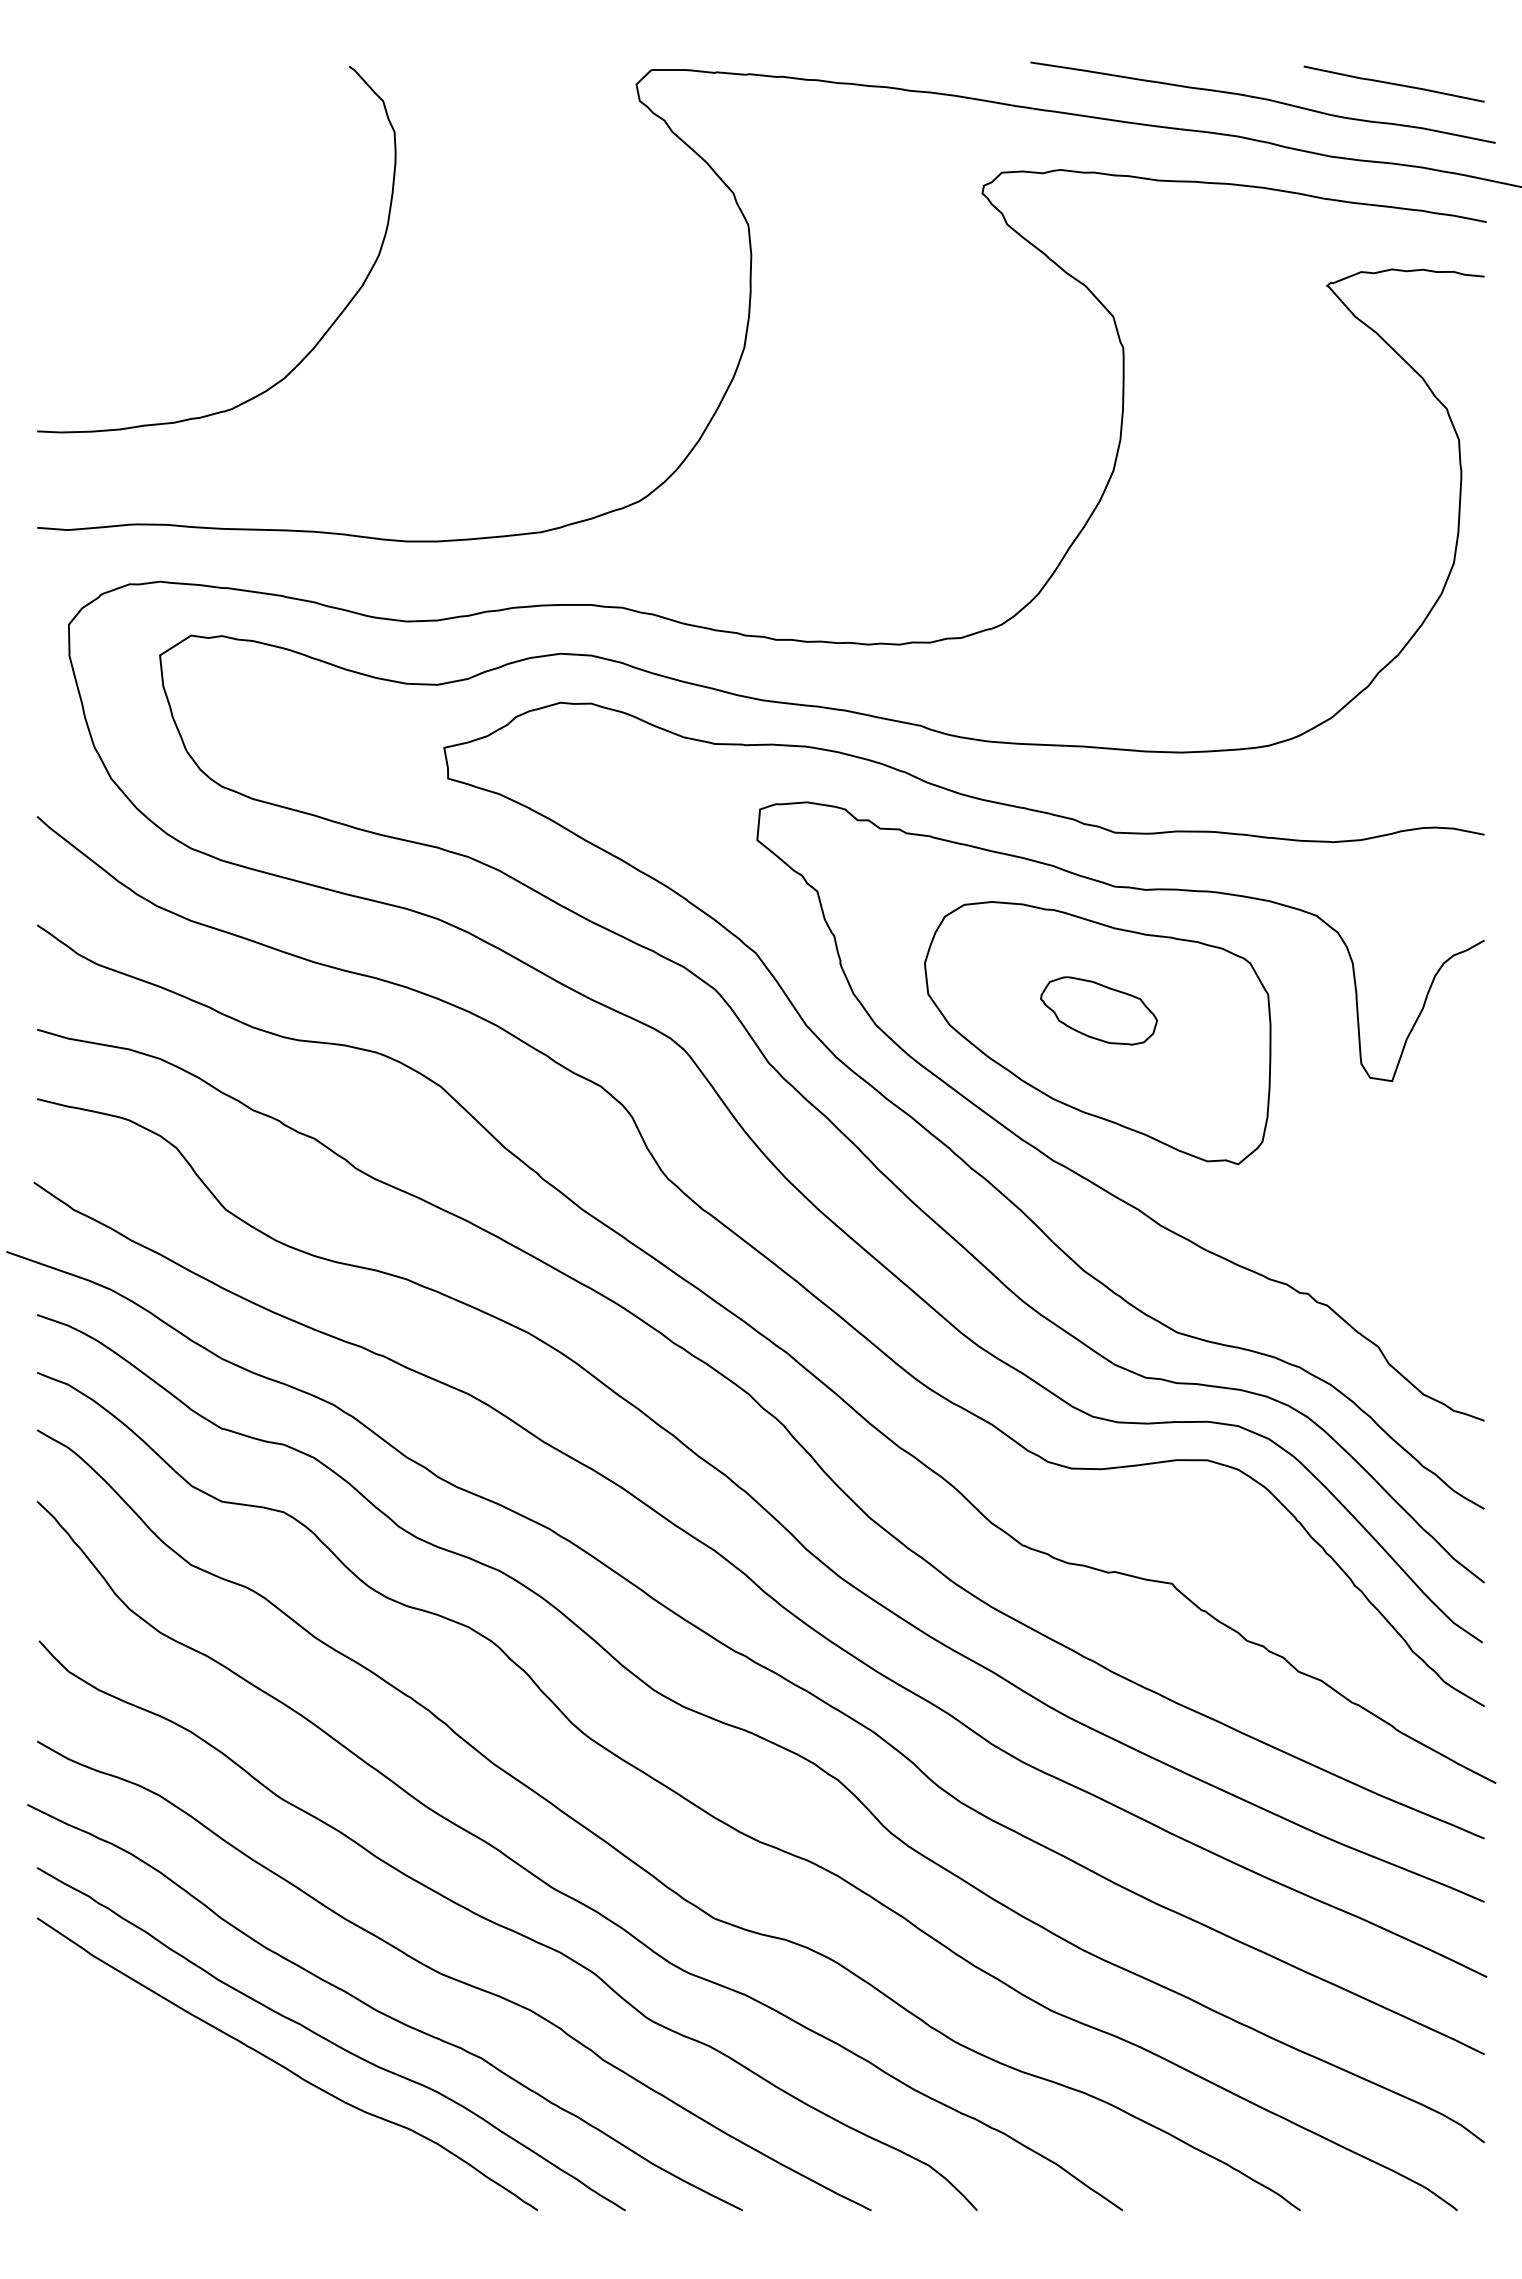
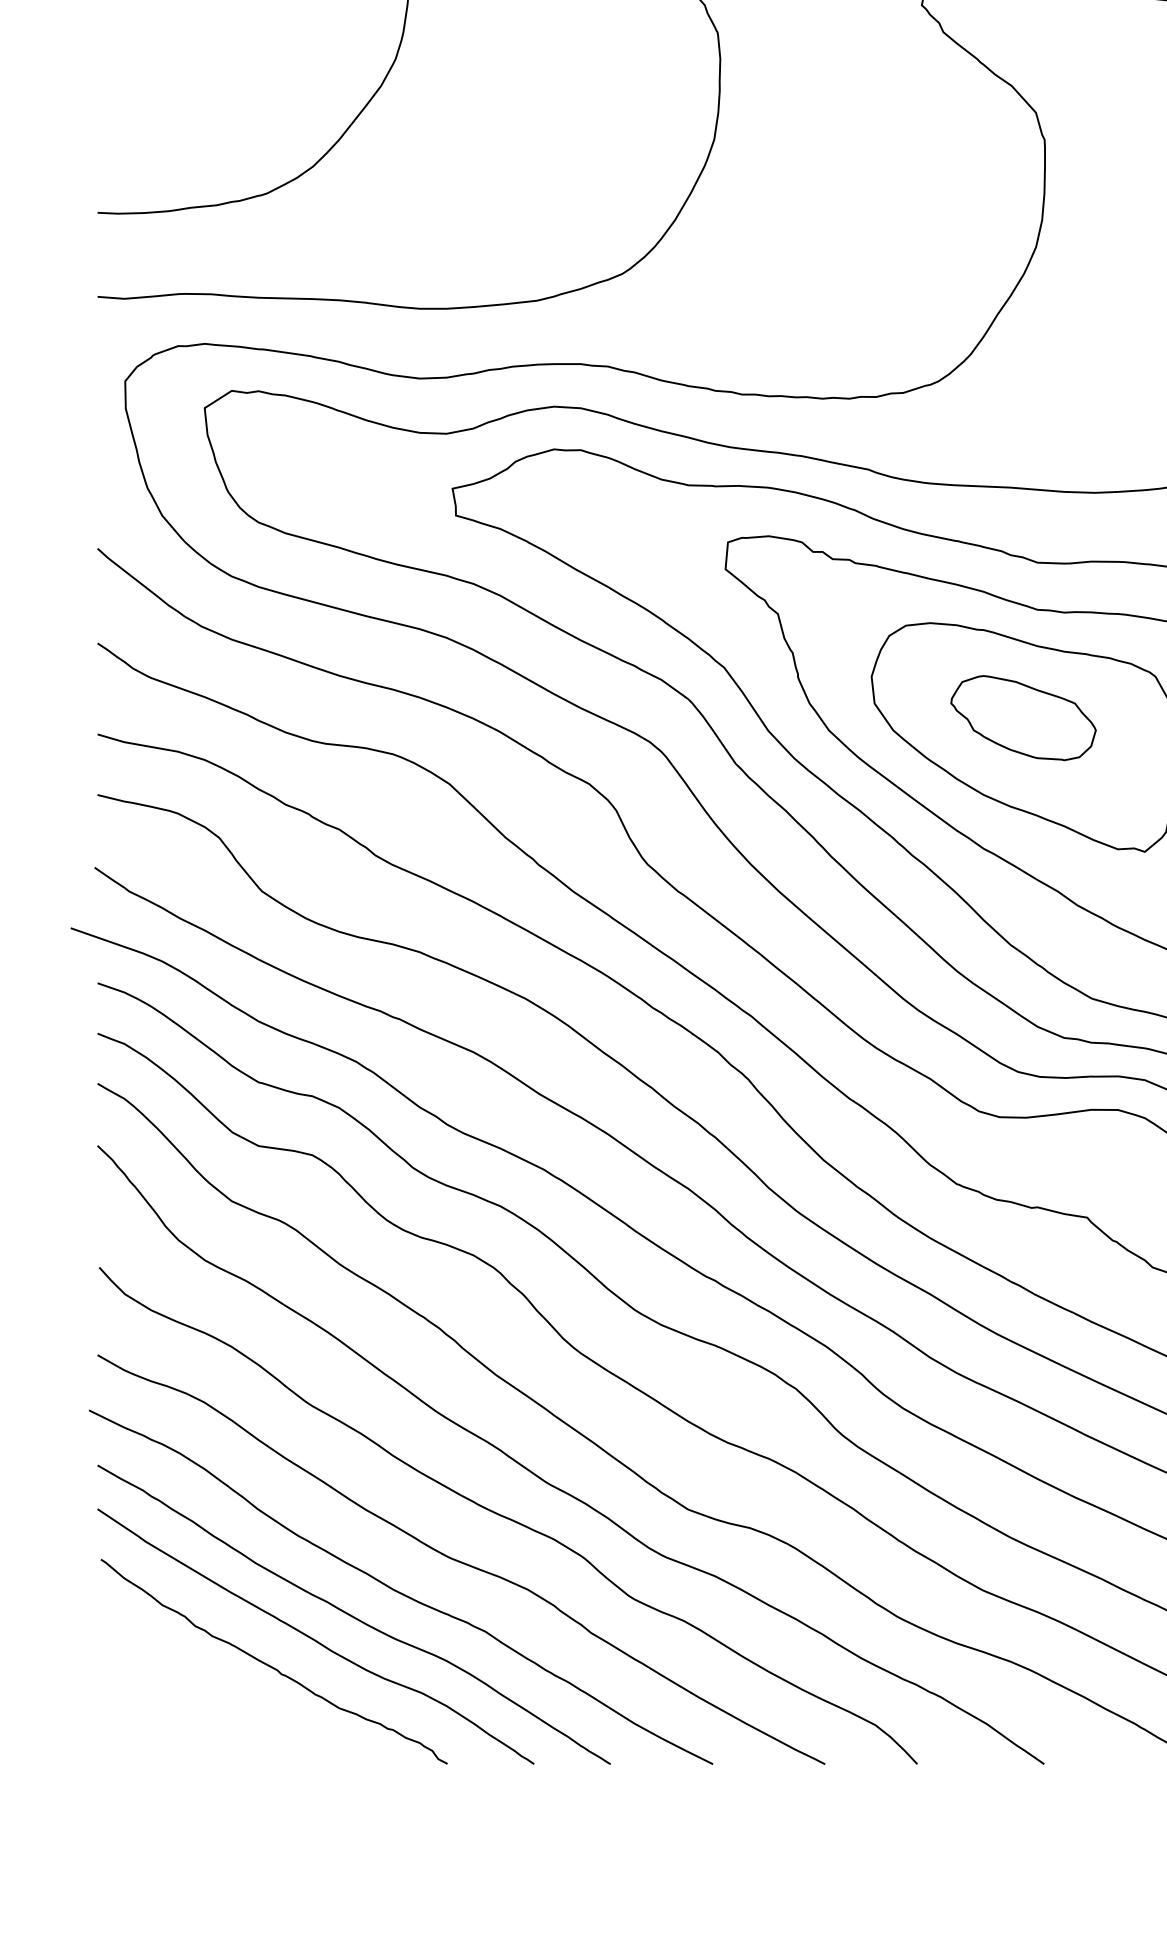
part: (1098, 1010) -> (1023, 717), size x1.43
curve: (237, 2098) -> (272, 1666), added

